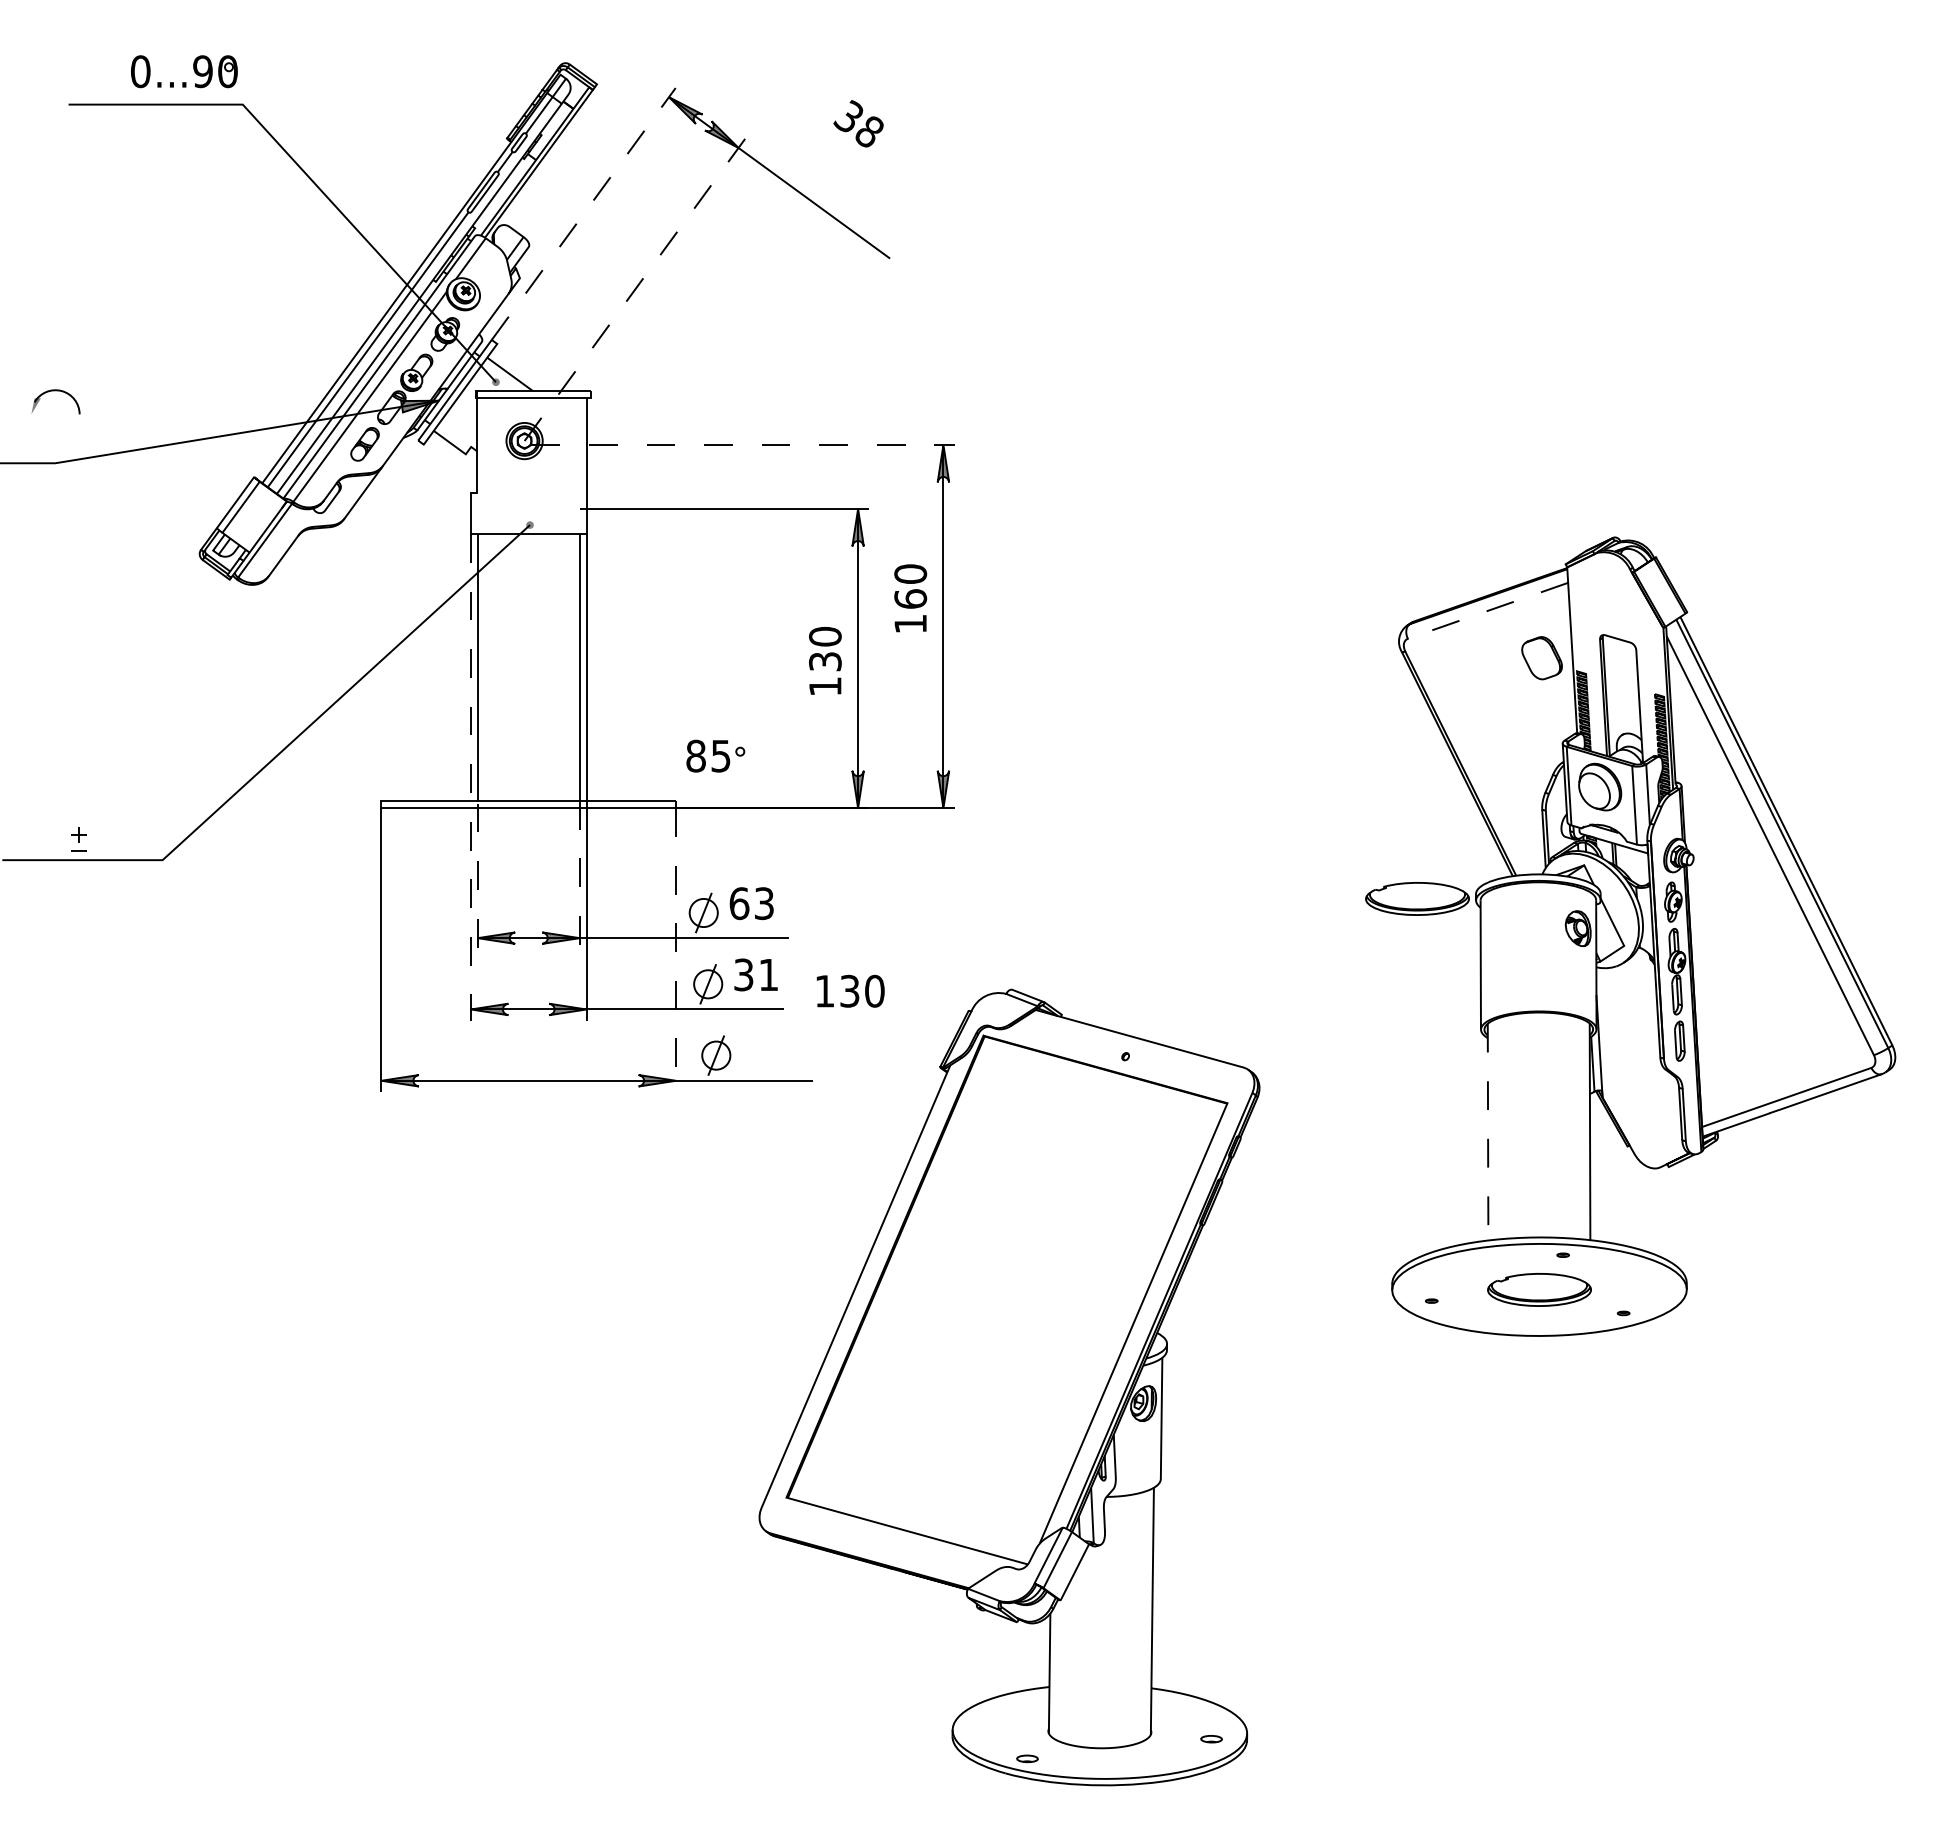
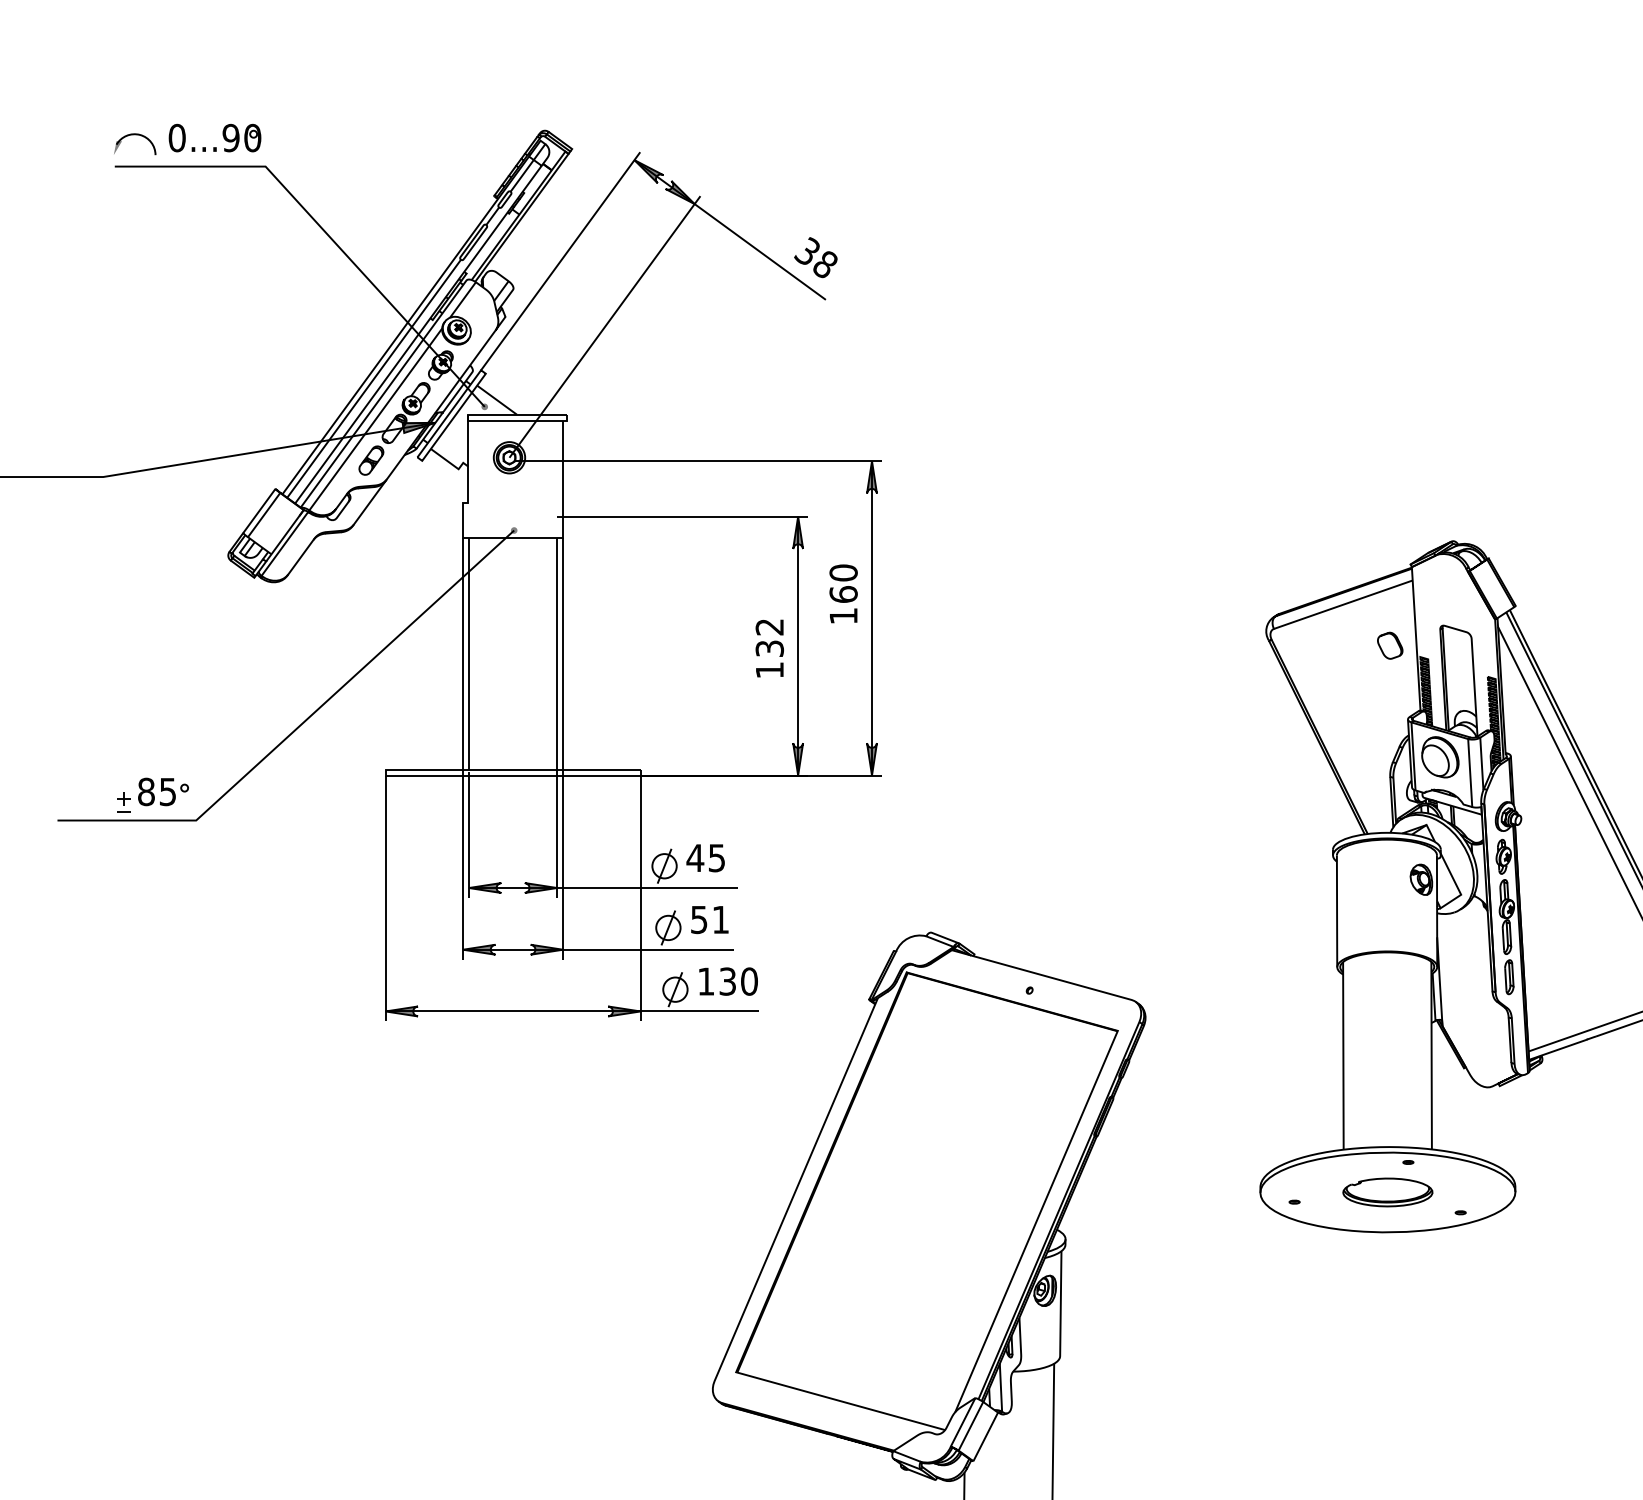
text: (858, 123) -> (815, 257), moved
line: (583, 214) -> (560, 261), dashed -> solid
line: (635, 289) -> (605, 326), dashed -> solid
part: (55, 391) -> (134, 135), moved
line: (743, 445) -> (698, 461), dashed -> solid
line: (1488, 610) -> (1343, 604), dashed -> solid
text: (825, 636) -> (769, 626), 130 -> 132
part: (1542, 658) -> (1390, 645), size x0.71
part: (715, 755) -> (163, 791), moved
line: (470, 777) -> (462, 748), dashed -> solid
line: (579, 875) -> (557, 833), dashed -> solid
line: (477, 876) -> (468, 834), dashed -> solid
part: (1417, 898) -> (1282, 853), removed
text: (751, 903) -> (705, 858), 63 -> 45
line: (676, 950) -> (640, 898), dashed -> solid
text: (744, 974) -> (699, 919), 31 -> 51
text: (850, 990) -> (728, 980), moved
line: (1488, 1132) -> (1343, 1056), dashed -> solid

